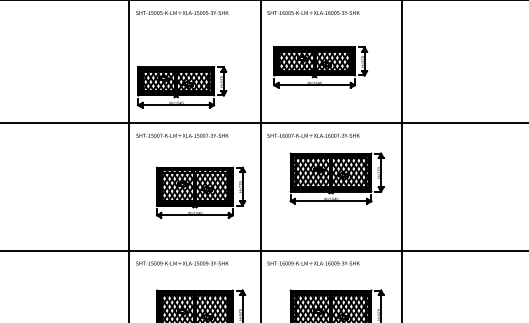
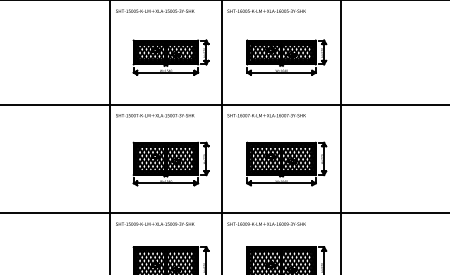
part: (320, 67) -> (286, 57), moved
part: (181, 87) -> (170, 57), moved
part: (336, 177) -> (286, 163), moved

